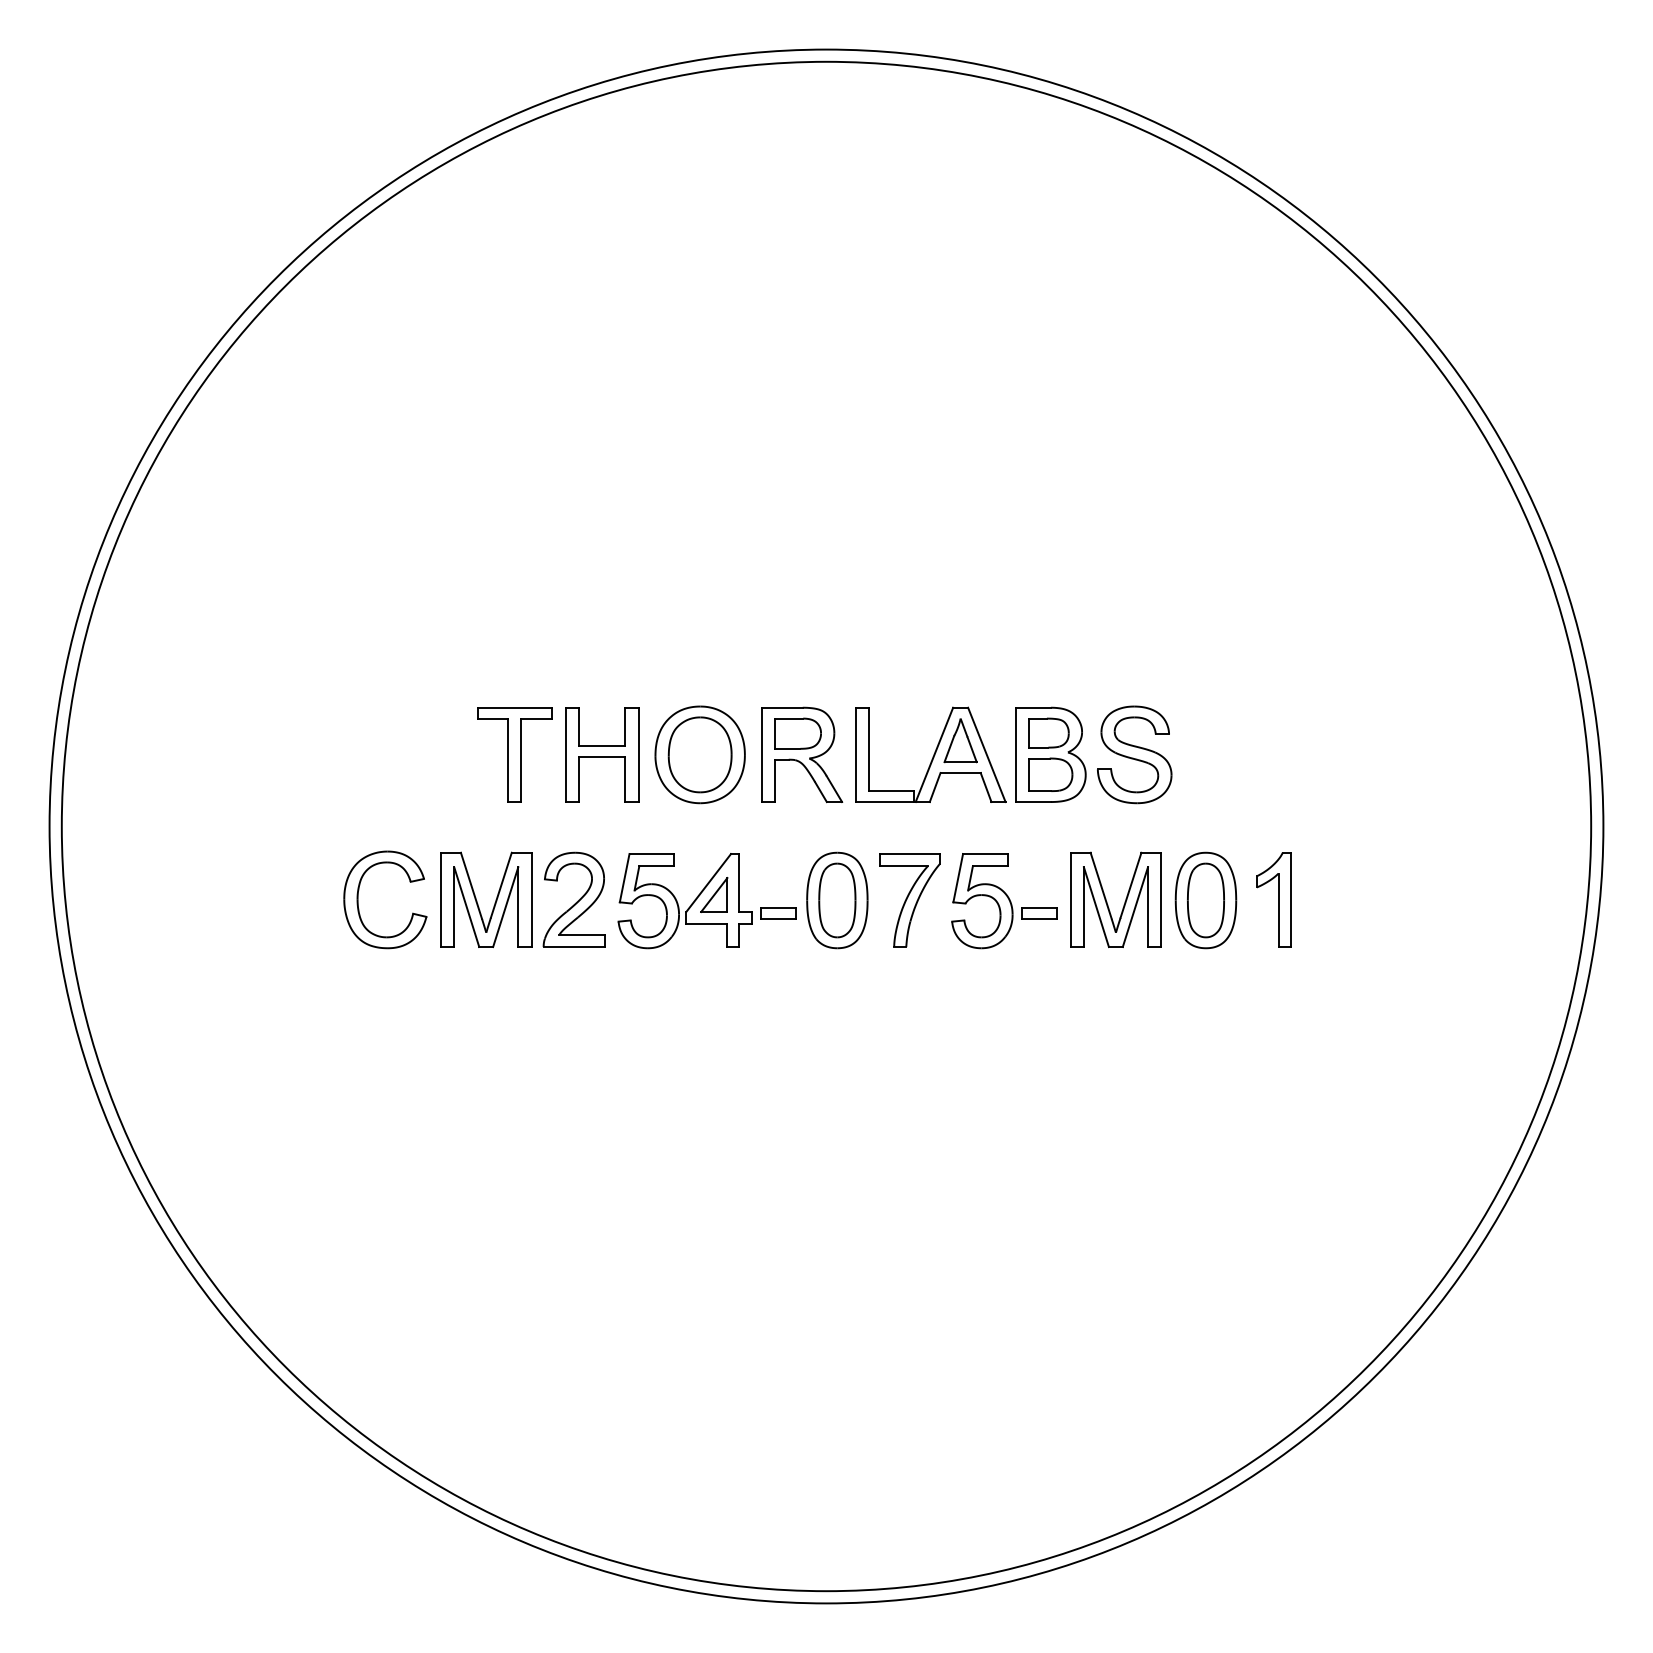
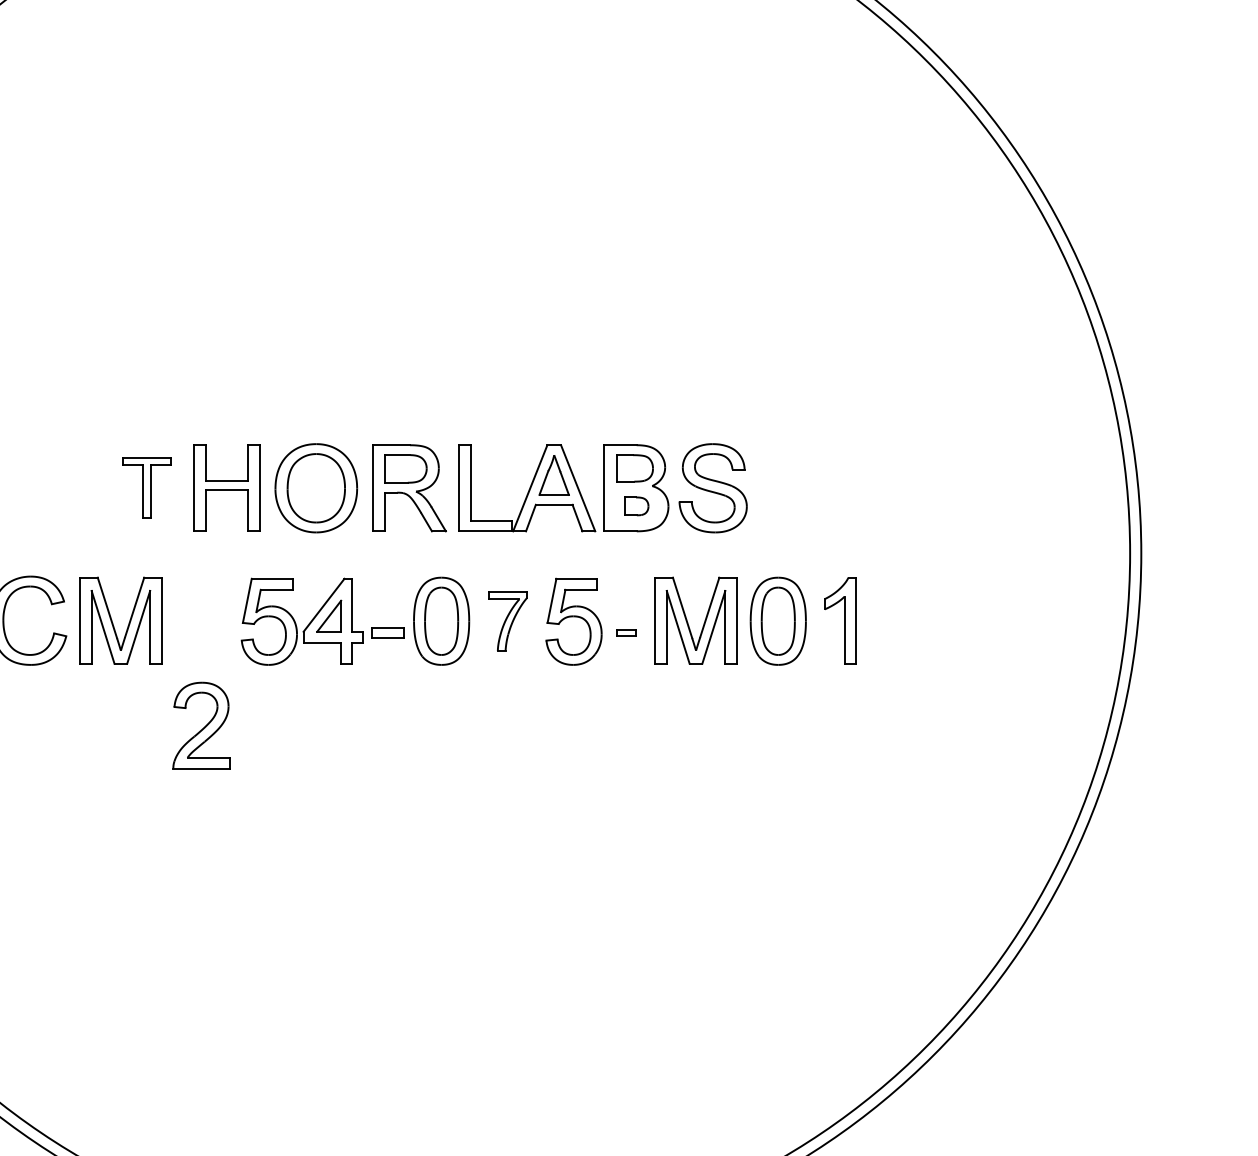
part: (514, 754) -> (146, 487), size x0.7
part: (1050, 774) -> (636, 506), size x0.6
part: (573, 899) -> (200, 725), moved
part: (909, 900) -> (507, 621), size x0.7
part: (1039, 913) -> (626, 633), size x0.6

